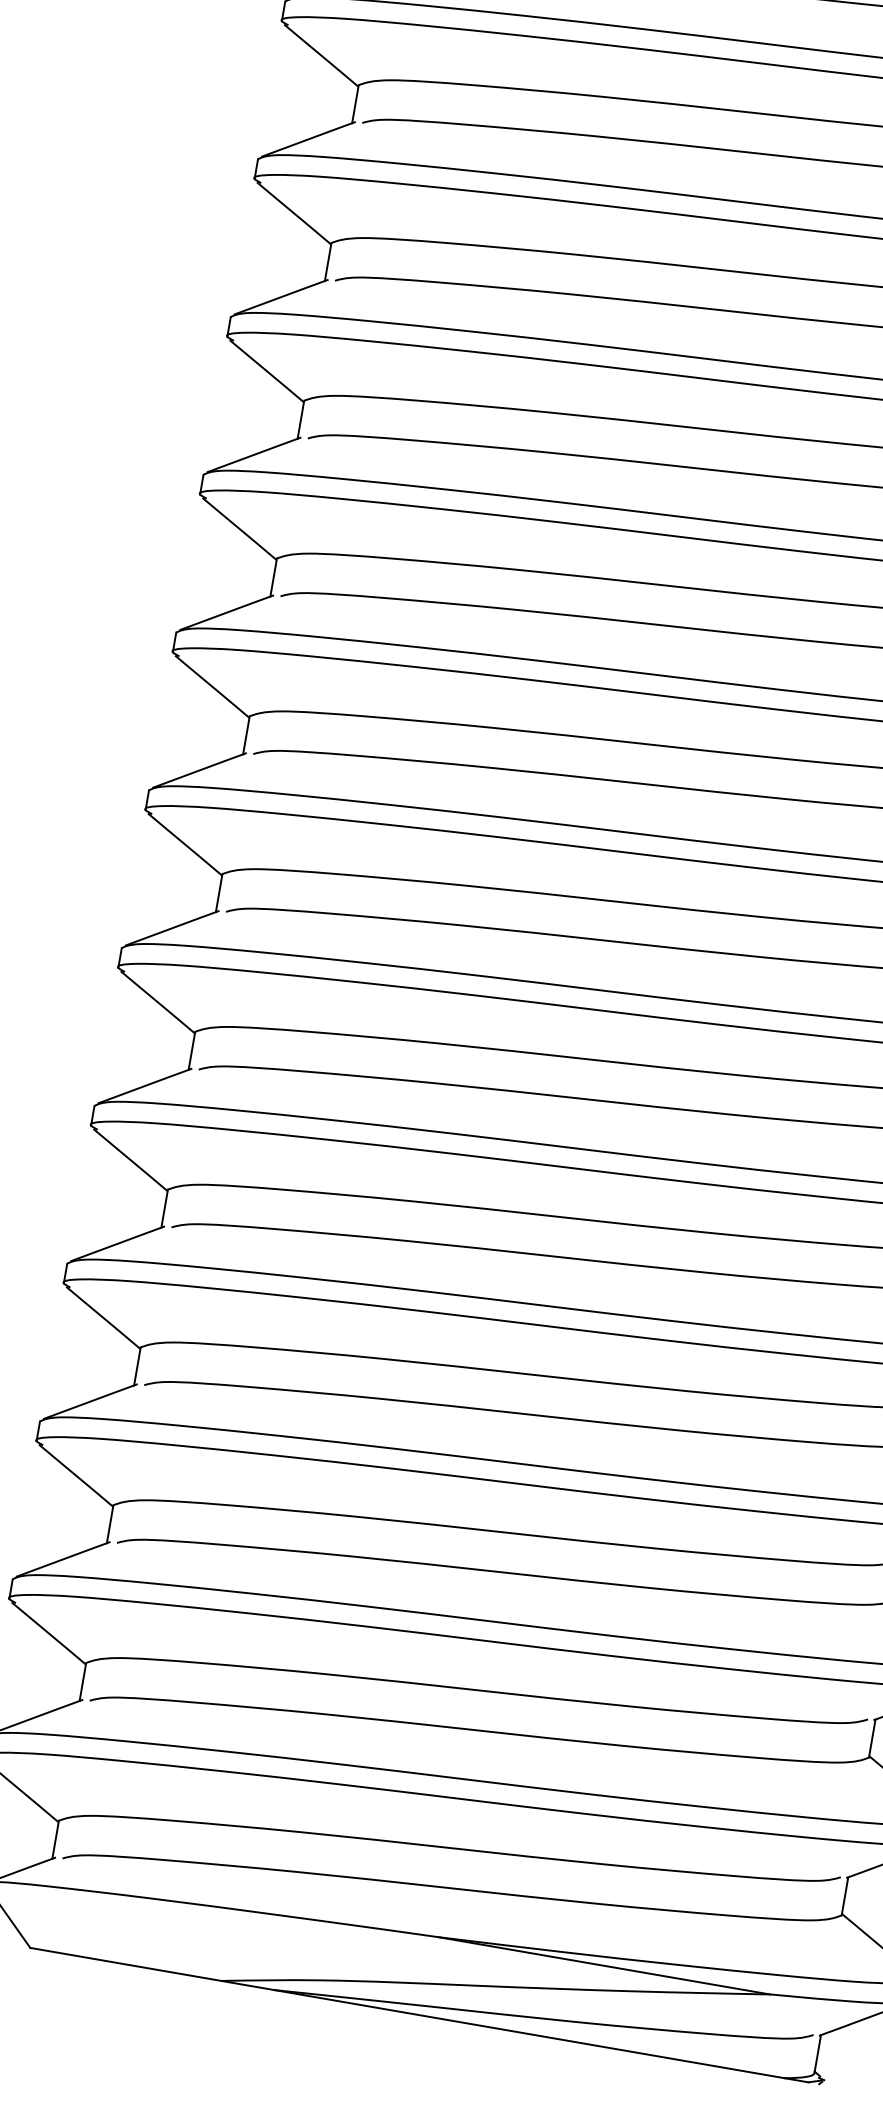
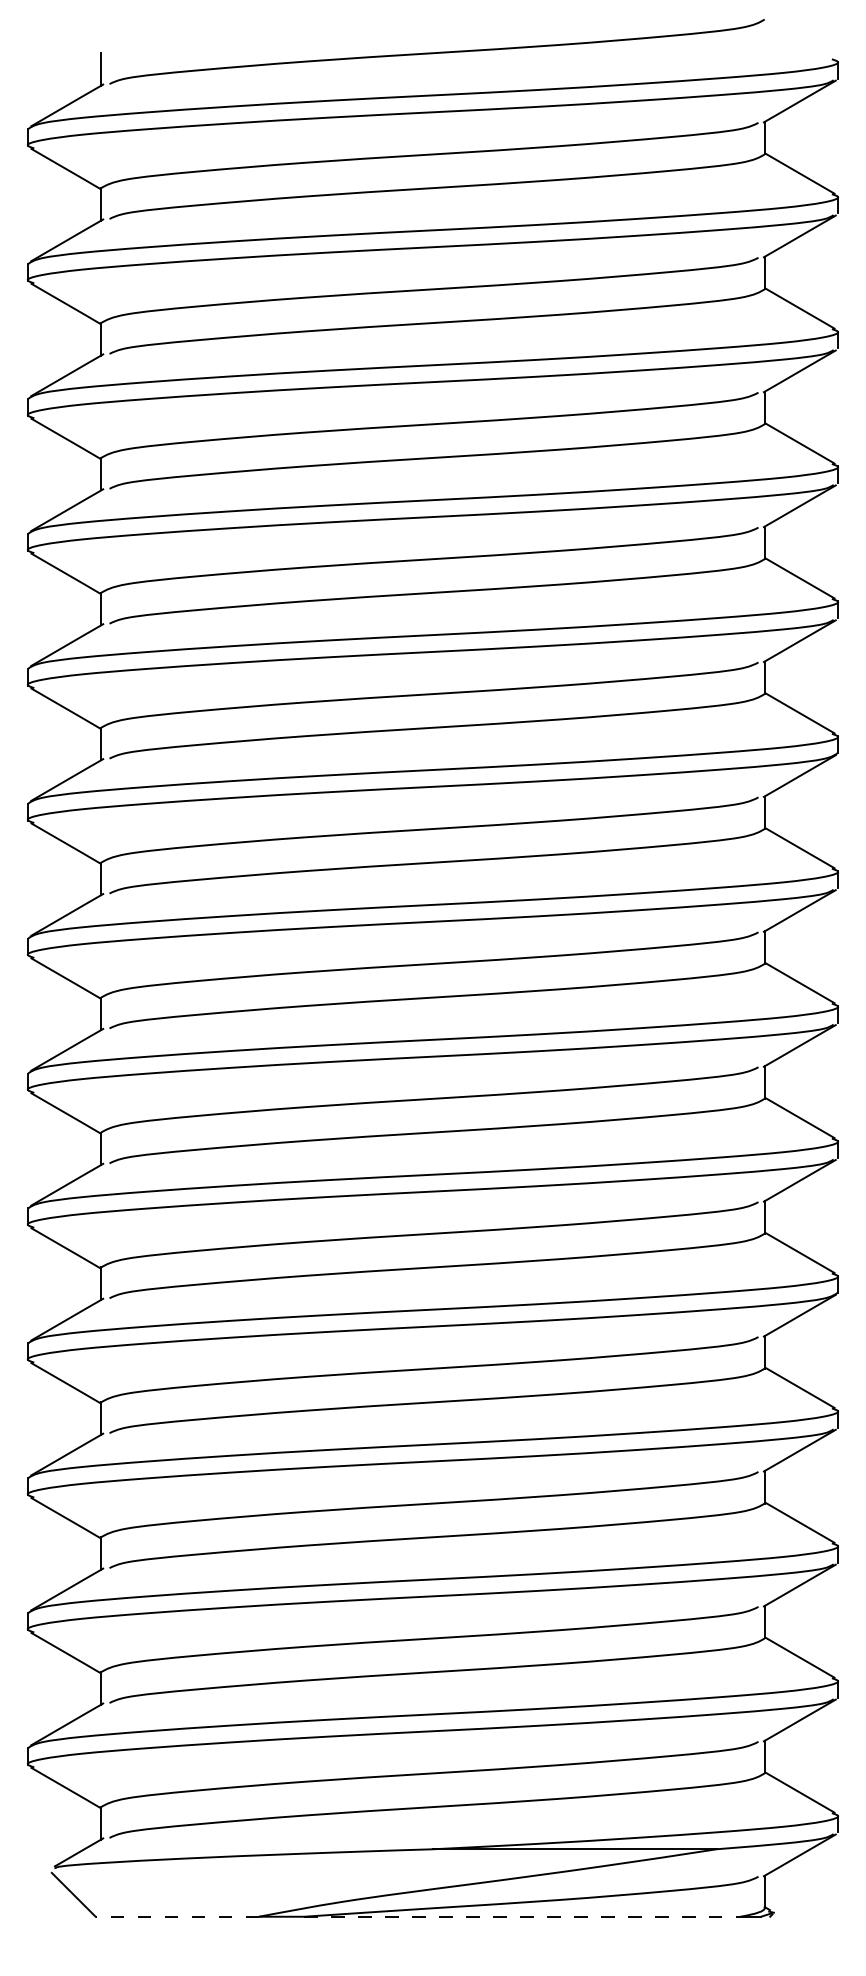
line: (126, 1964) -> (177, 1916), solid -> dashed
line: (529, 2033) -> (522, 1916), solid -> dashed

